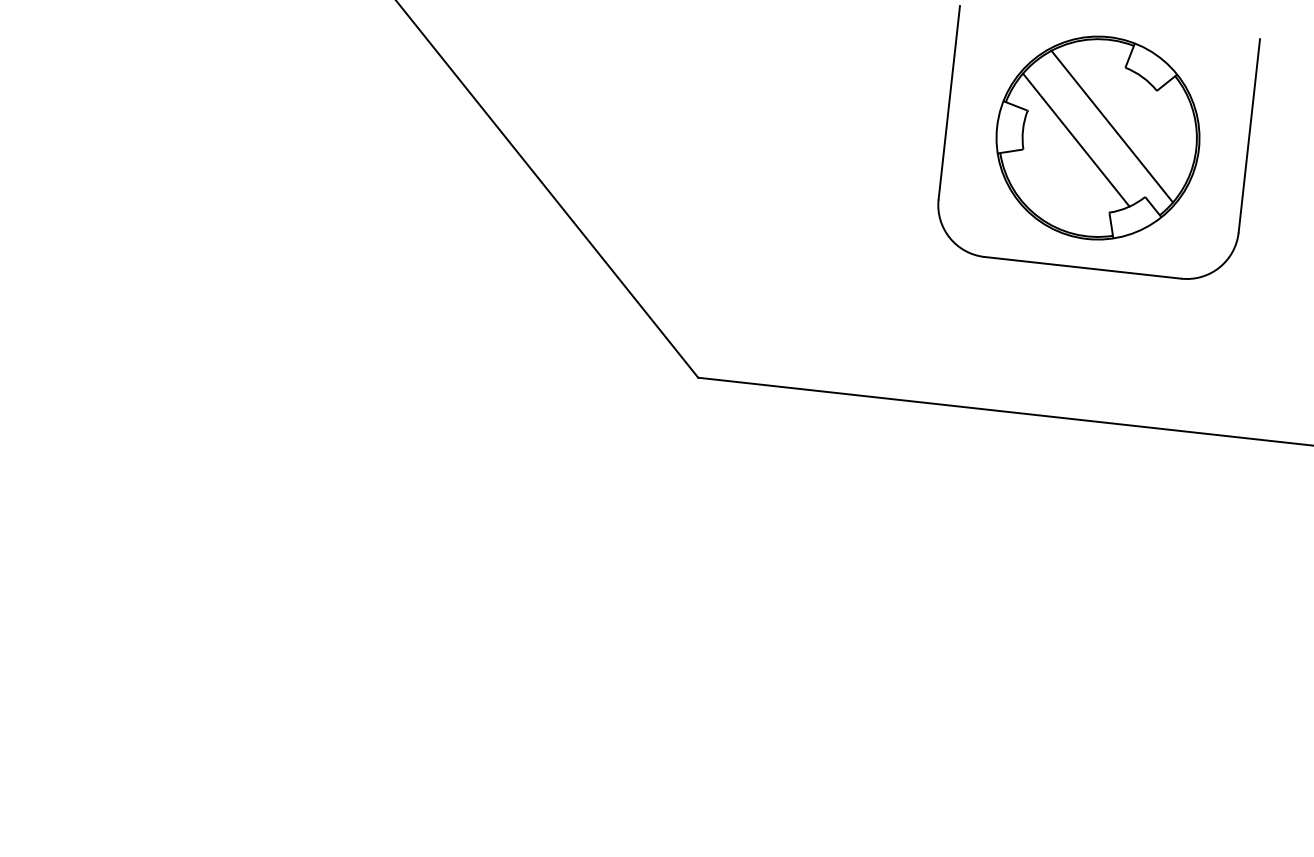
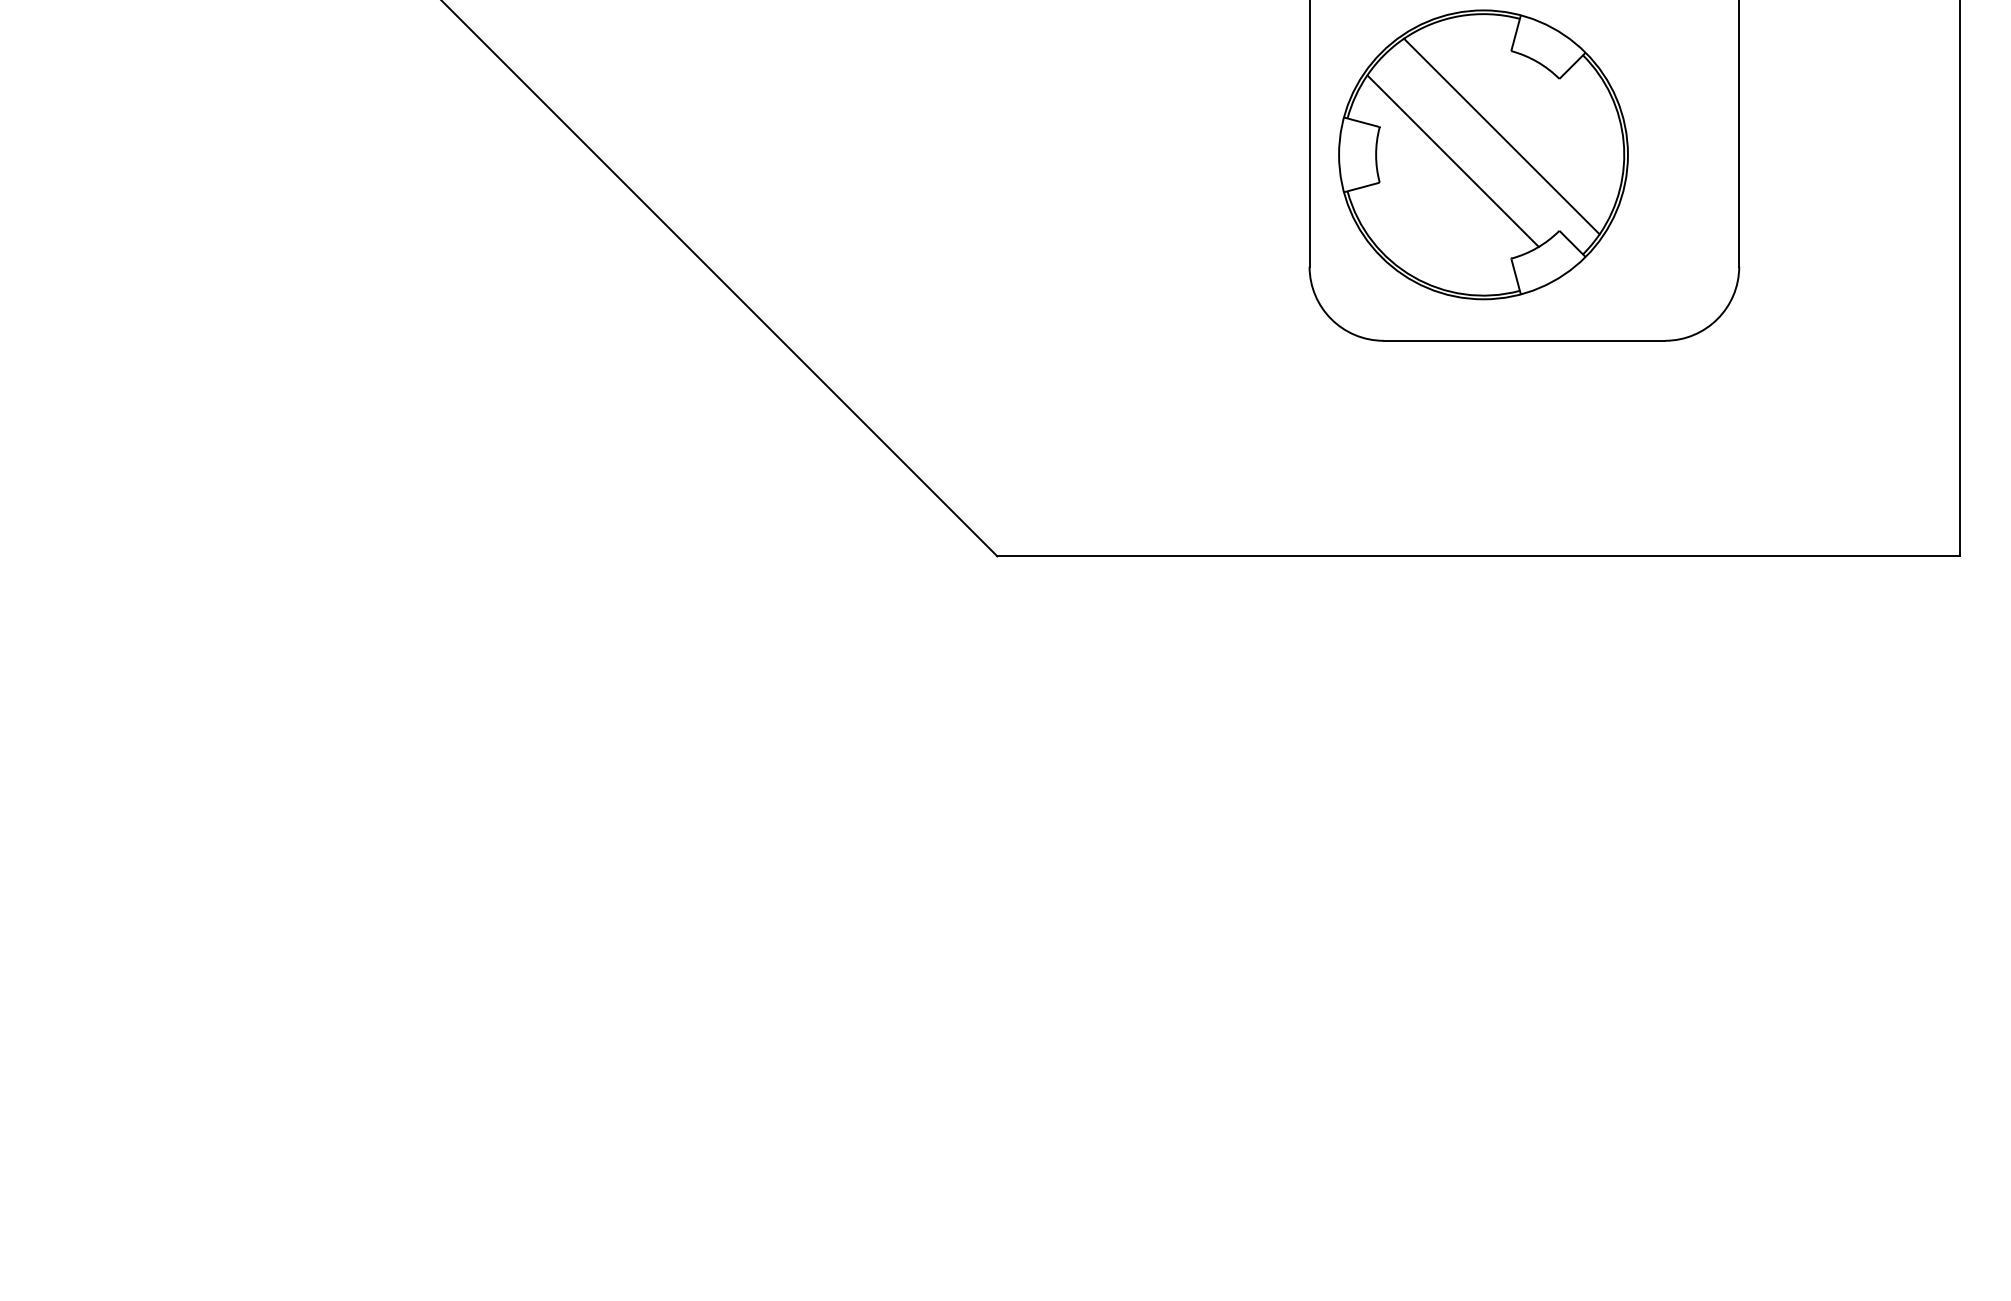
part: (1098, 137) -> (1483, 154), moved

